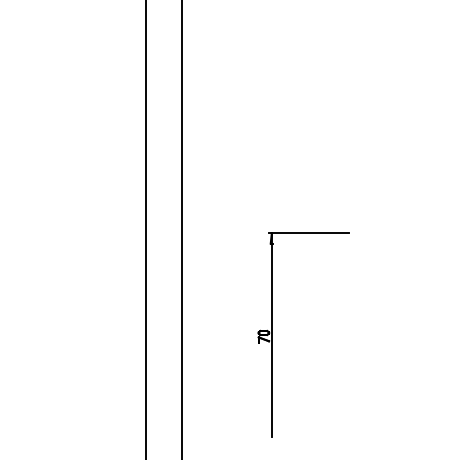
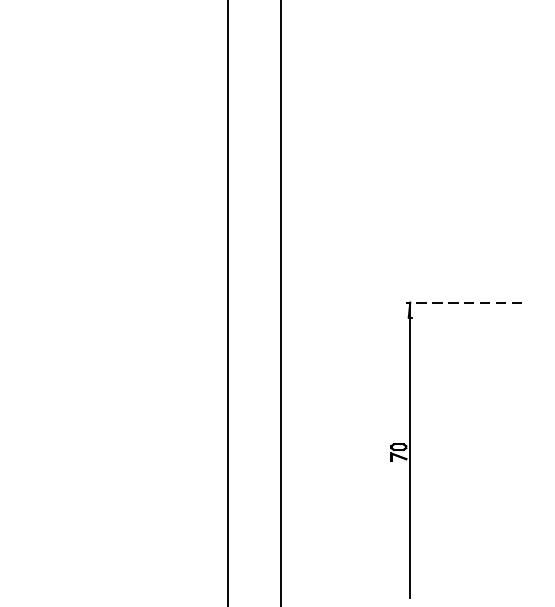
line: (308, 233) -> (463, 302), solid -> dashed

